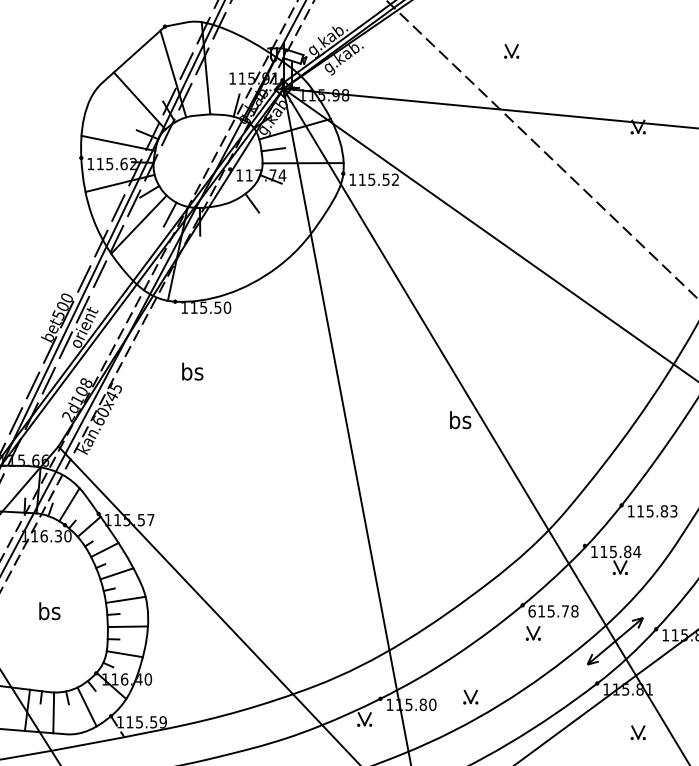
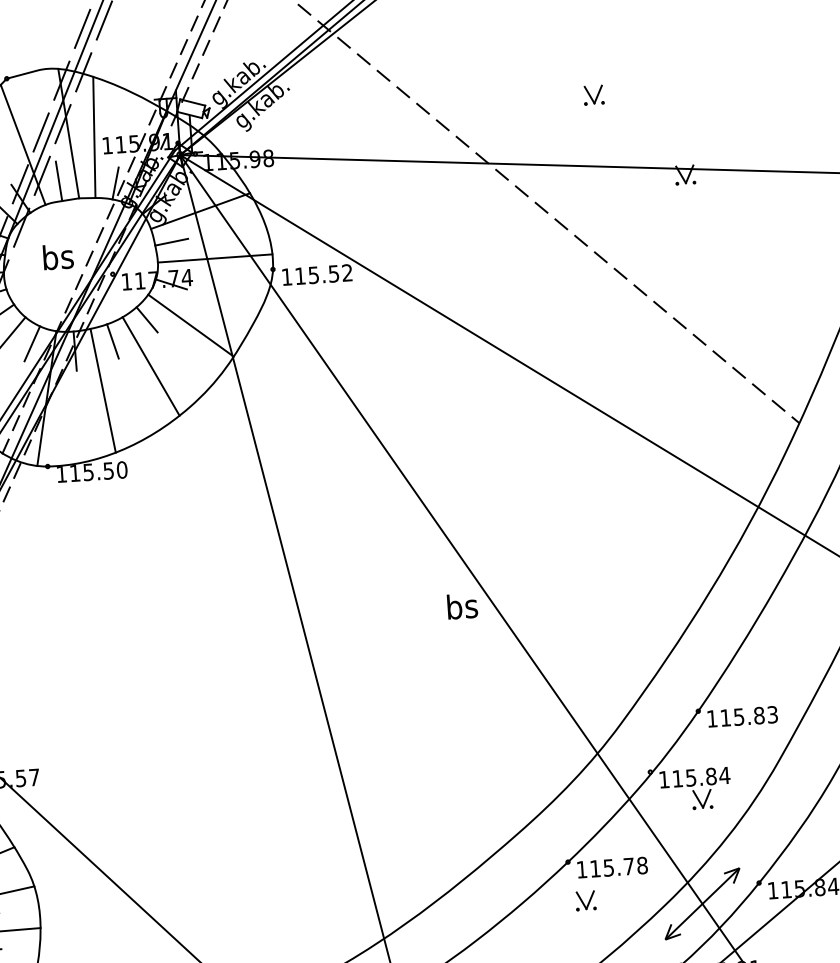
part: (511, 51) -> (593, 95), moved
line: (223, 71) -> (93, 136), added
line: (196, 101) -> (58, 181), added
line: (282, 209) -> (190, 325), added
line: (226, 216) -> (112, 341), added
line: (252, 236) -> (150, 366), added
line: (217, 250) -> (102, 390), added
text: (192, 371) -> (57, 256), moved
text: (531, 611) -> (581, 869), 615.78 -> 115.78

